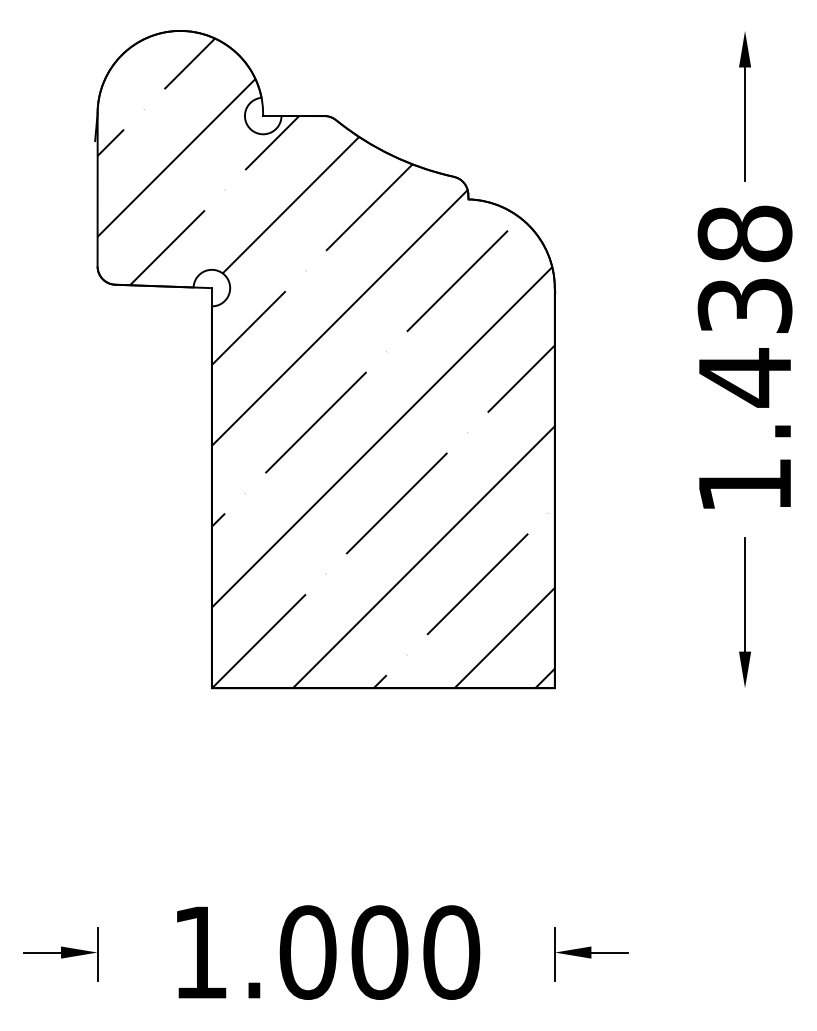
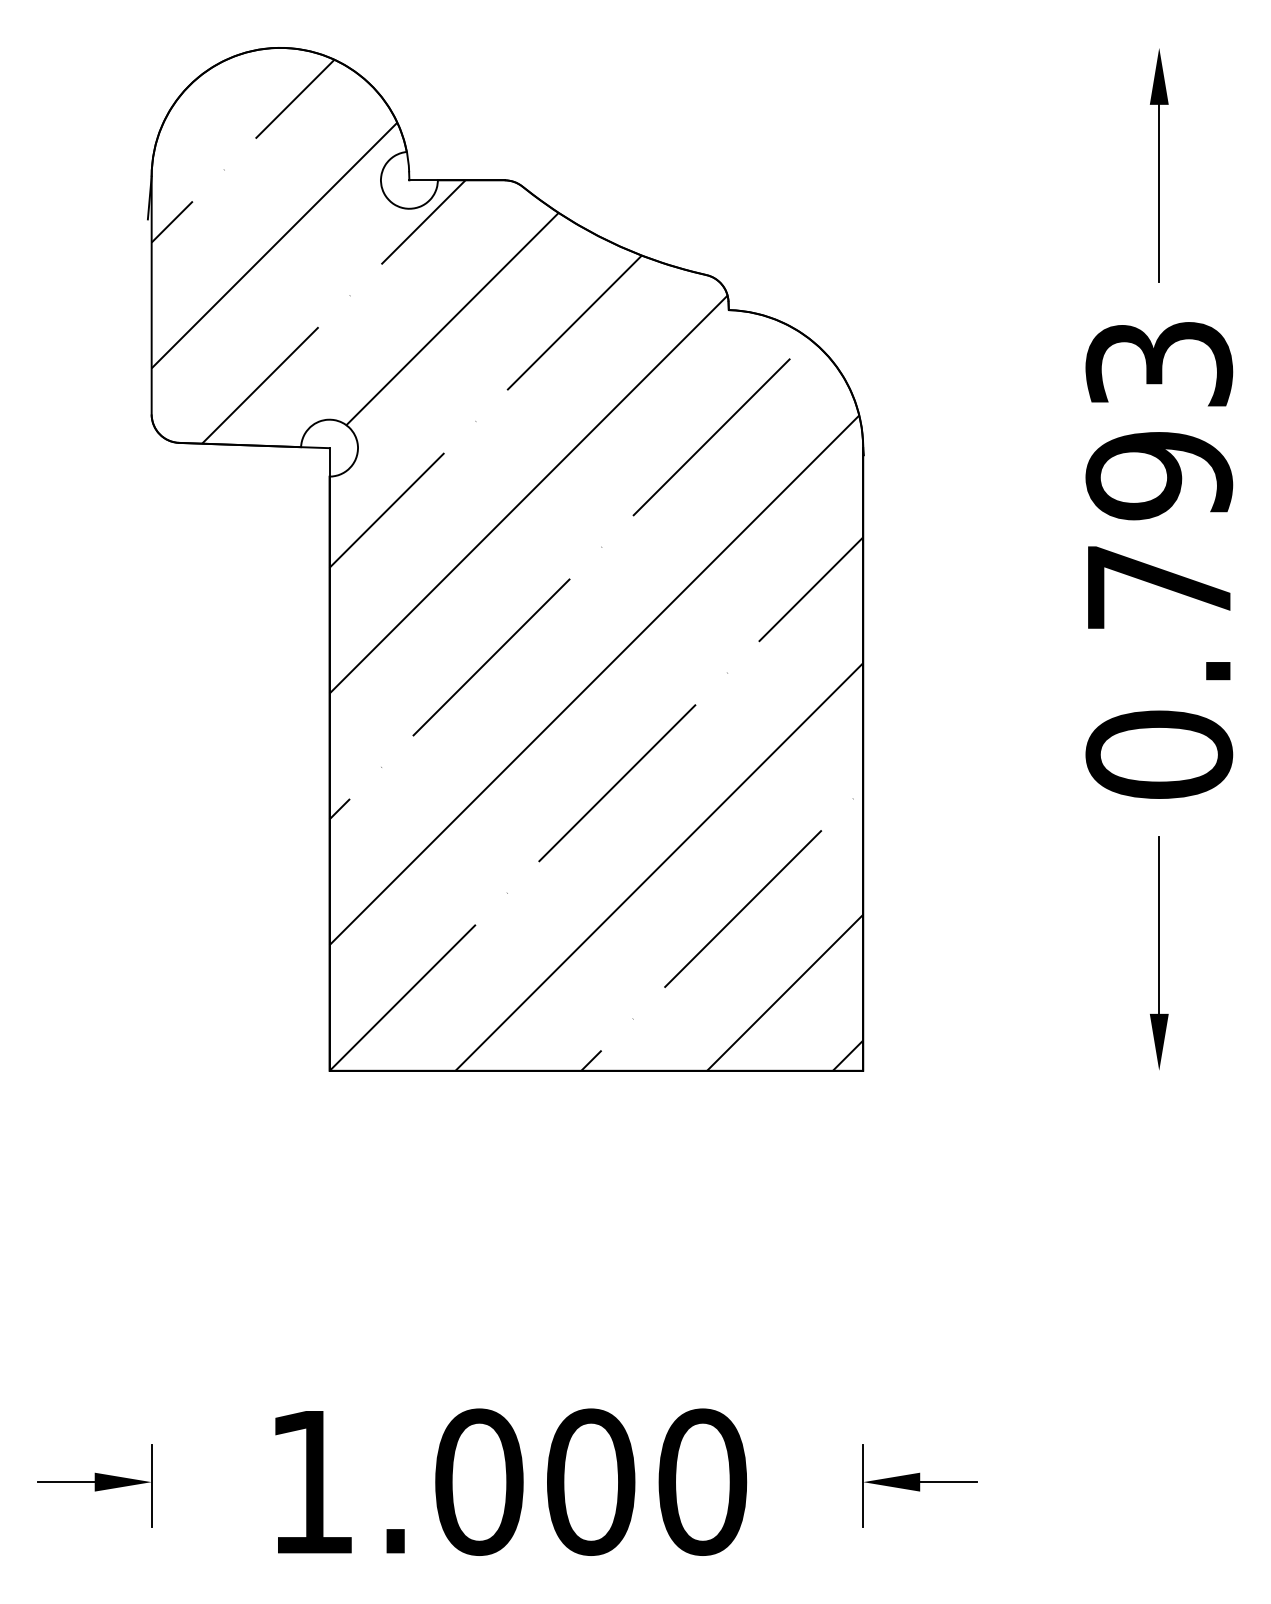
text: (744, 359) -> (1158, 559), 1.438 -> 0.793

